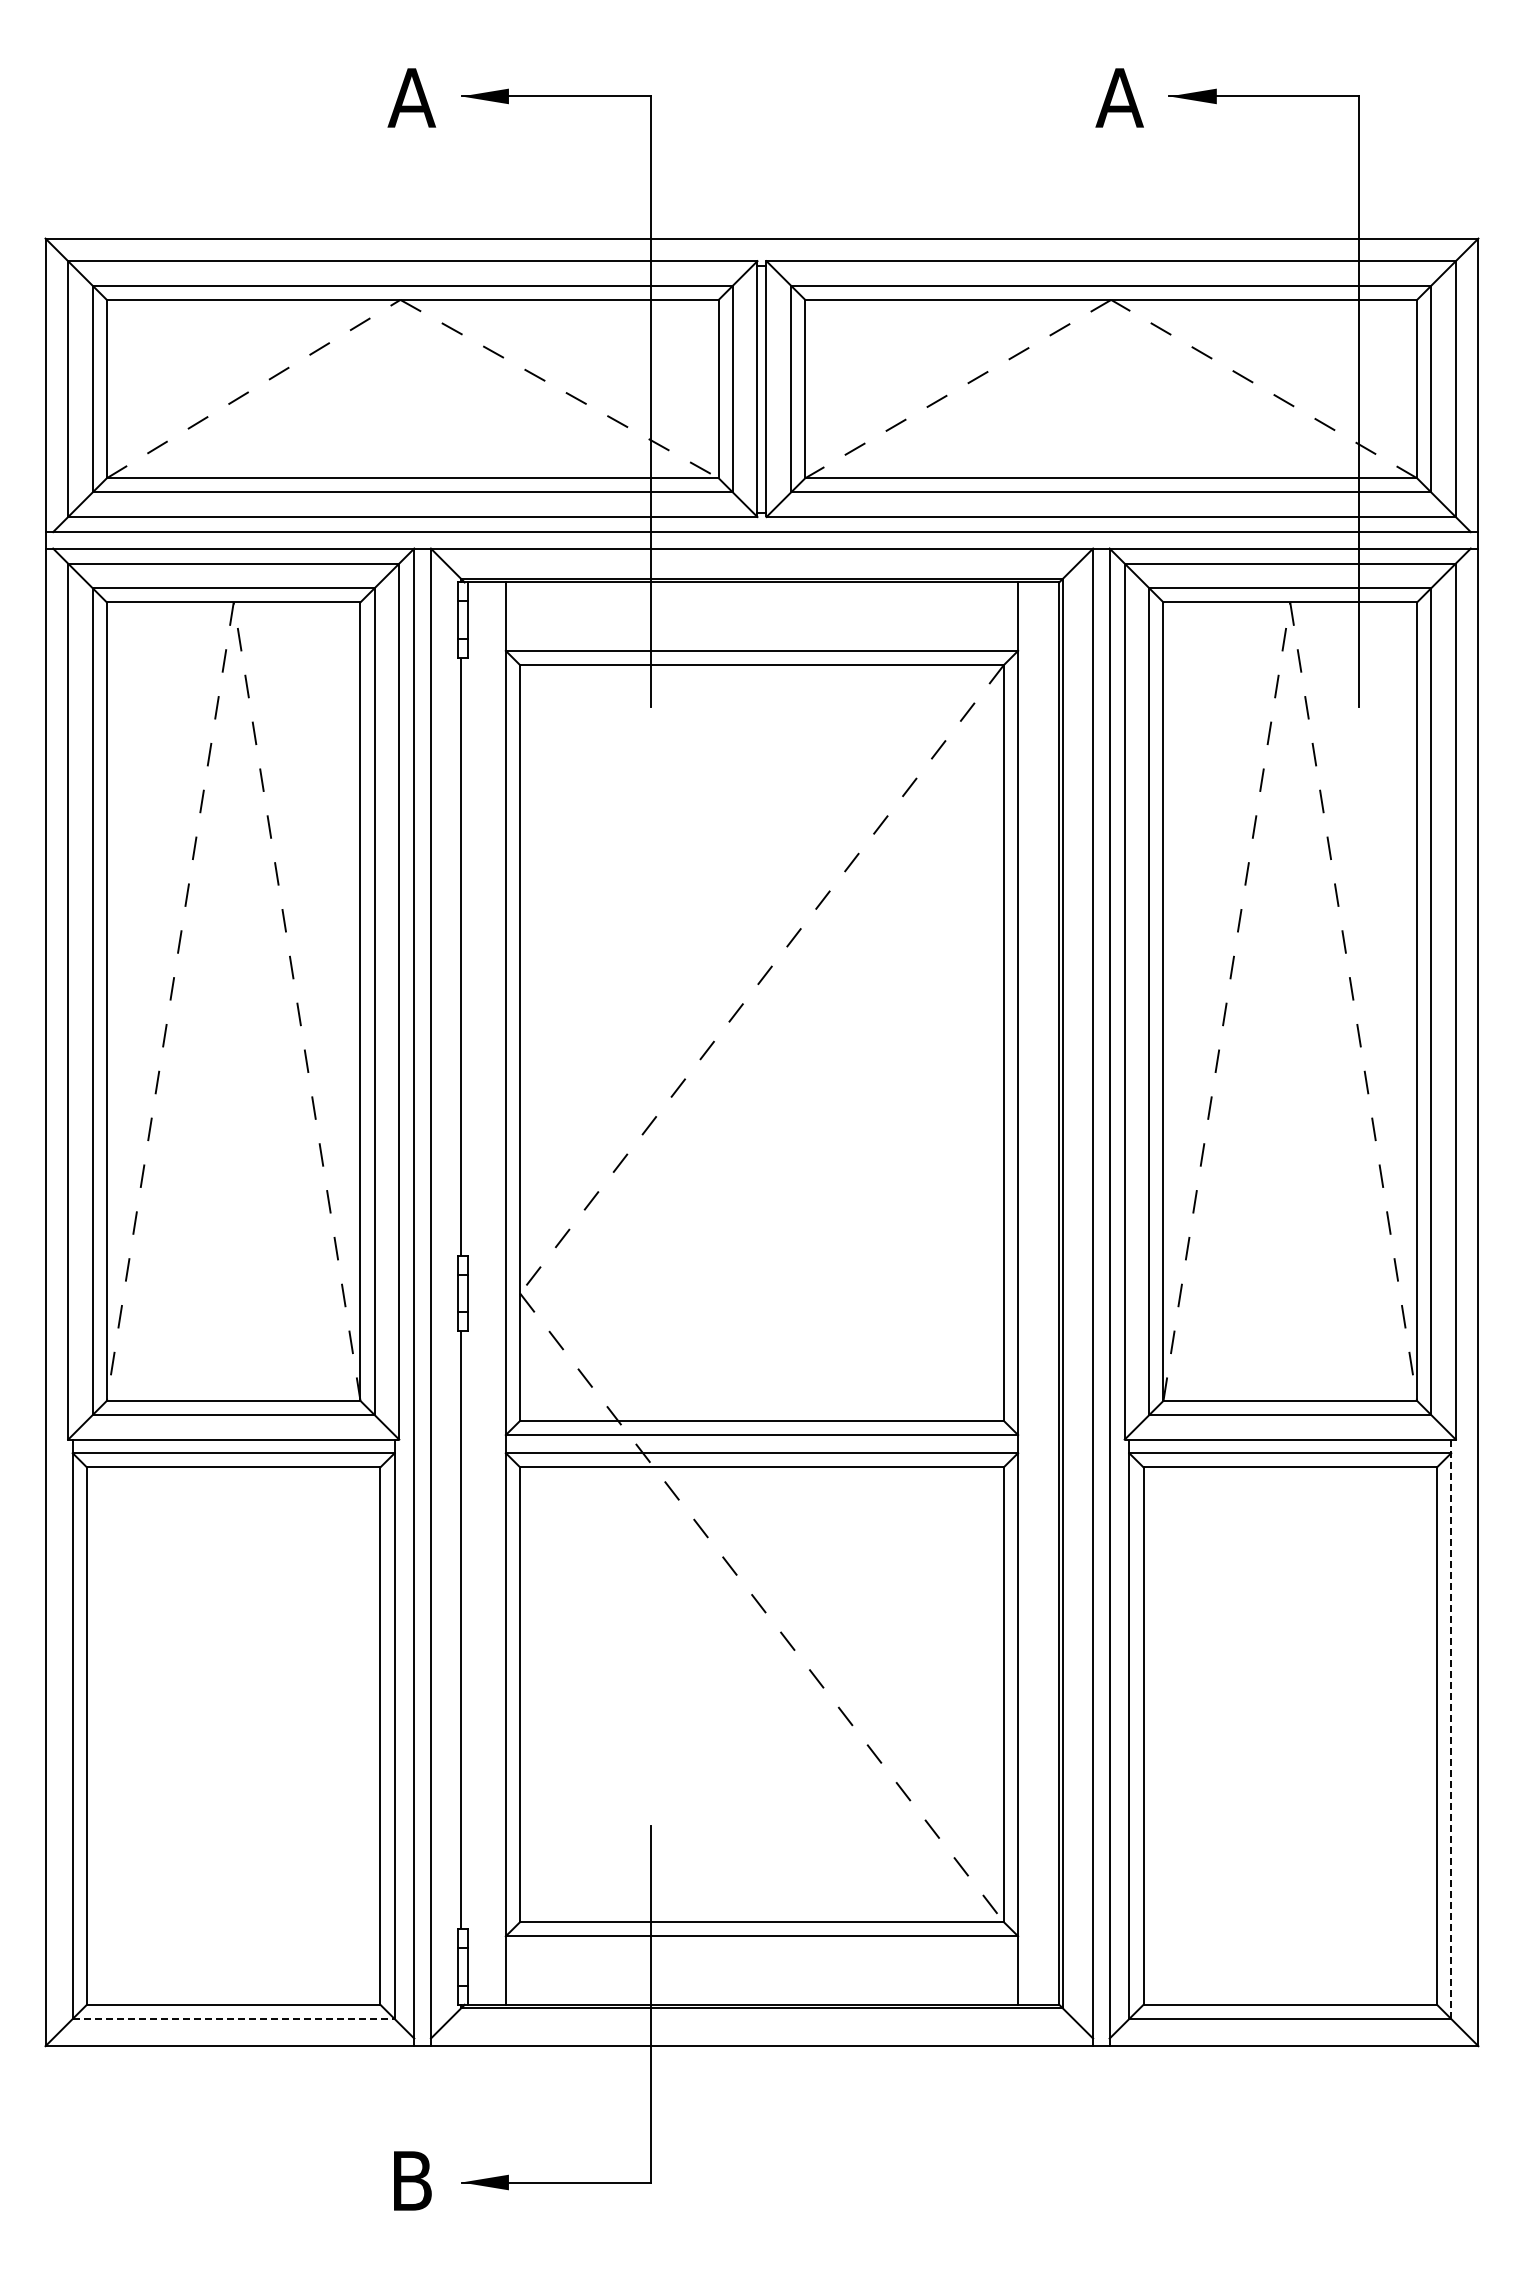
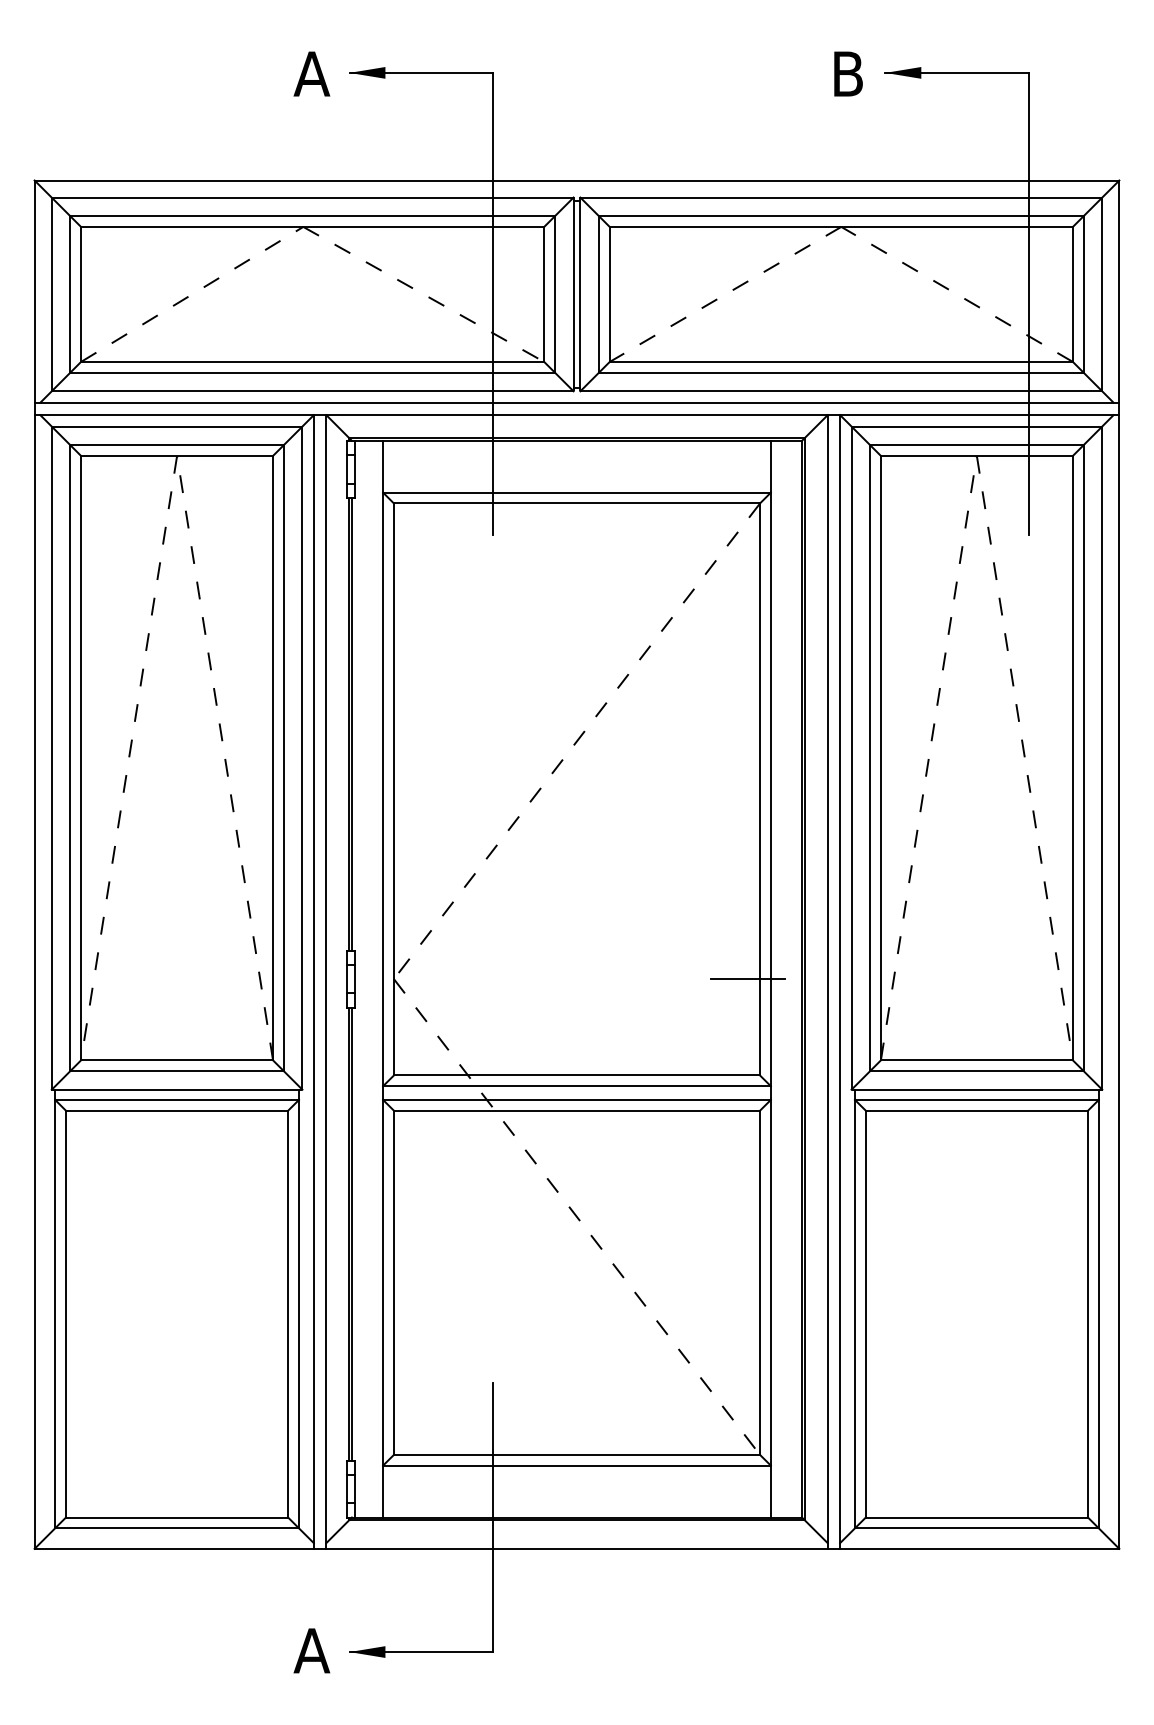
text: (1119, 97) -> (847, 73), A -> B
line: (464, 956) -> (351, 723), added
line: (987, 1293) -> (747, 979), added
line: (464, 1630) -> (351, 1234), added
line: (1451, 1729) -> (1098, 1309), dashed -> solid
line: (234, 2019) -> (177, 1528), dashed -> solid
text: (411, 2180) -> (311, 1650), B -> A

